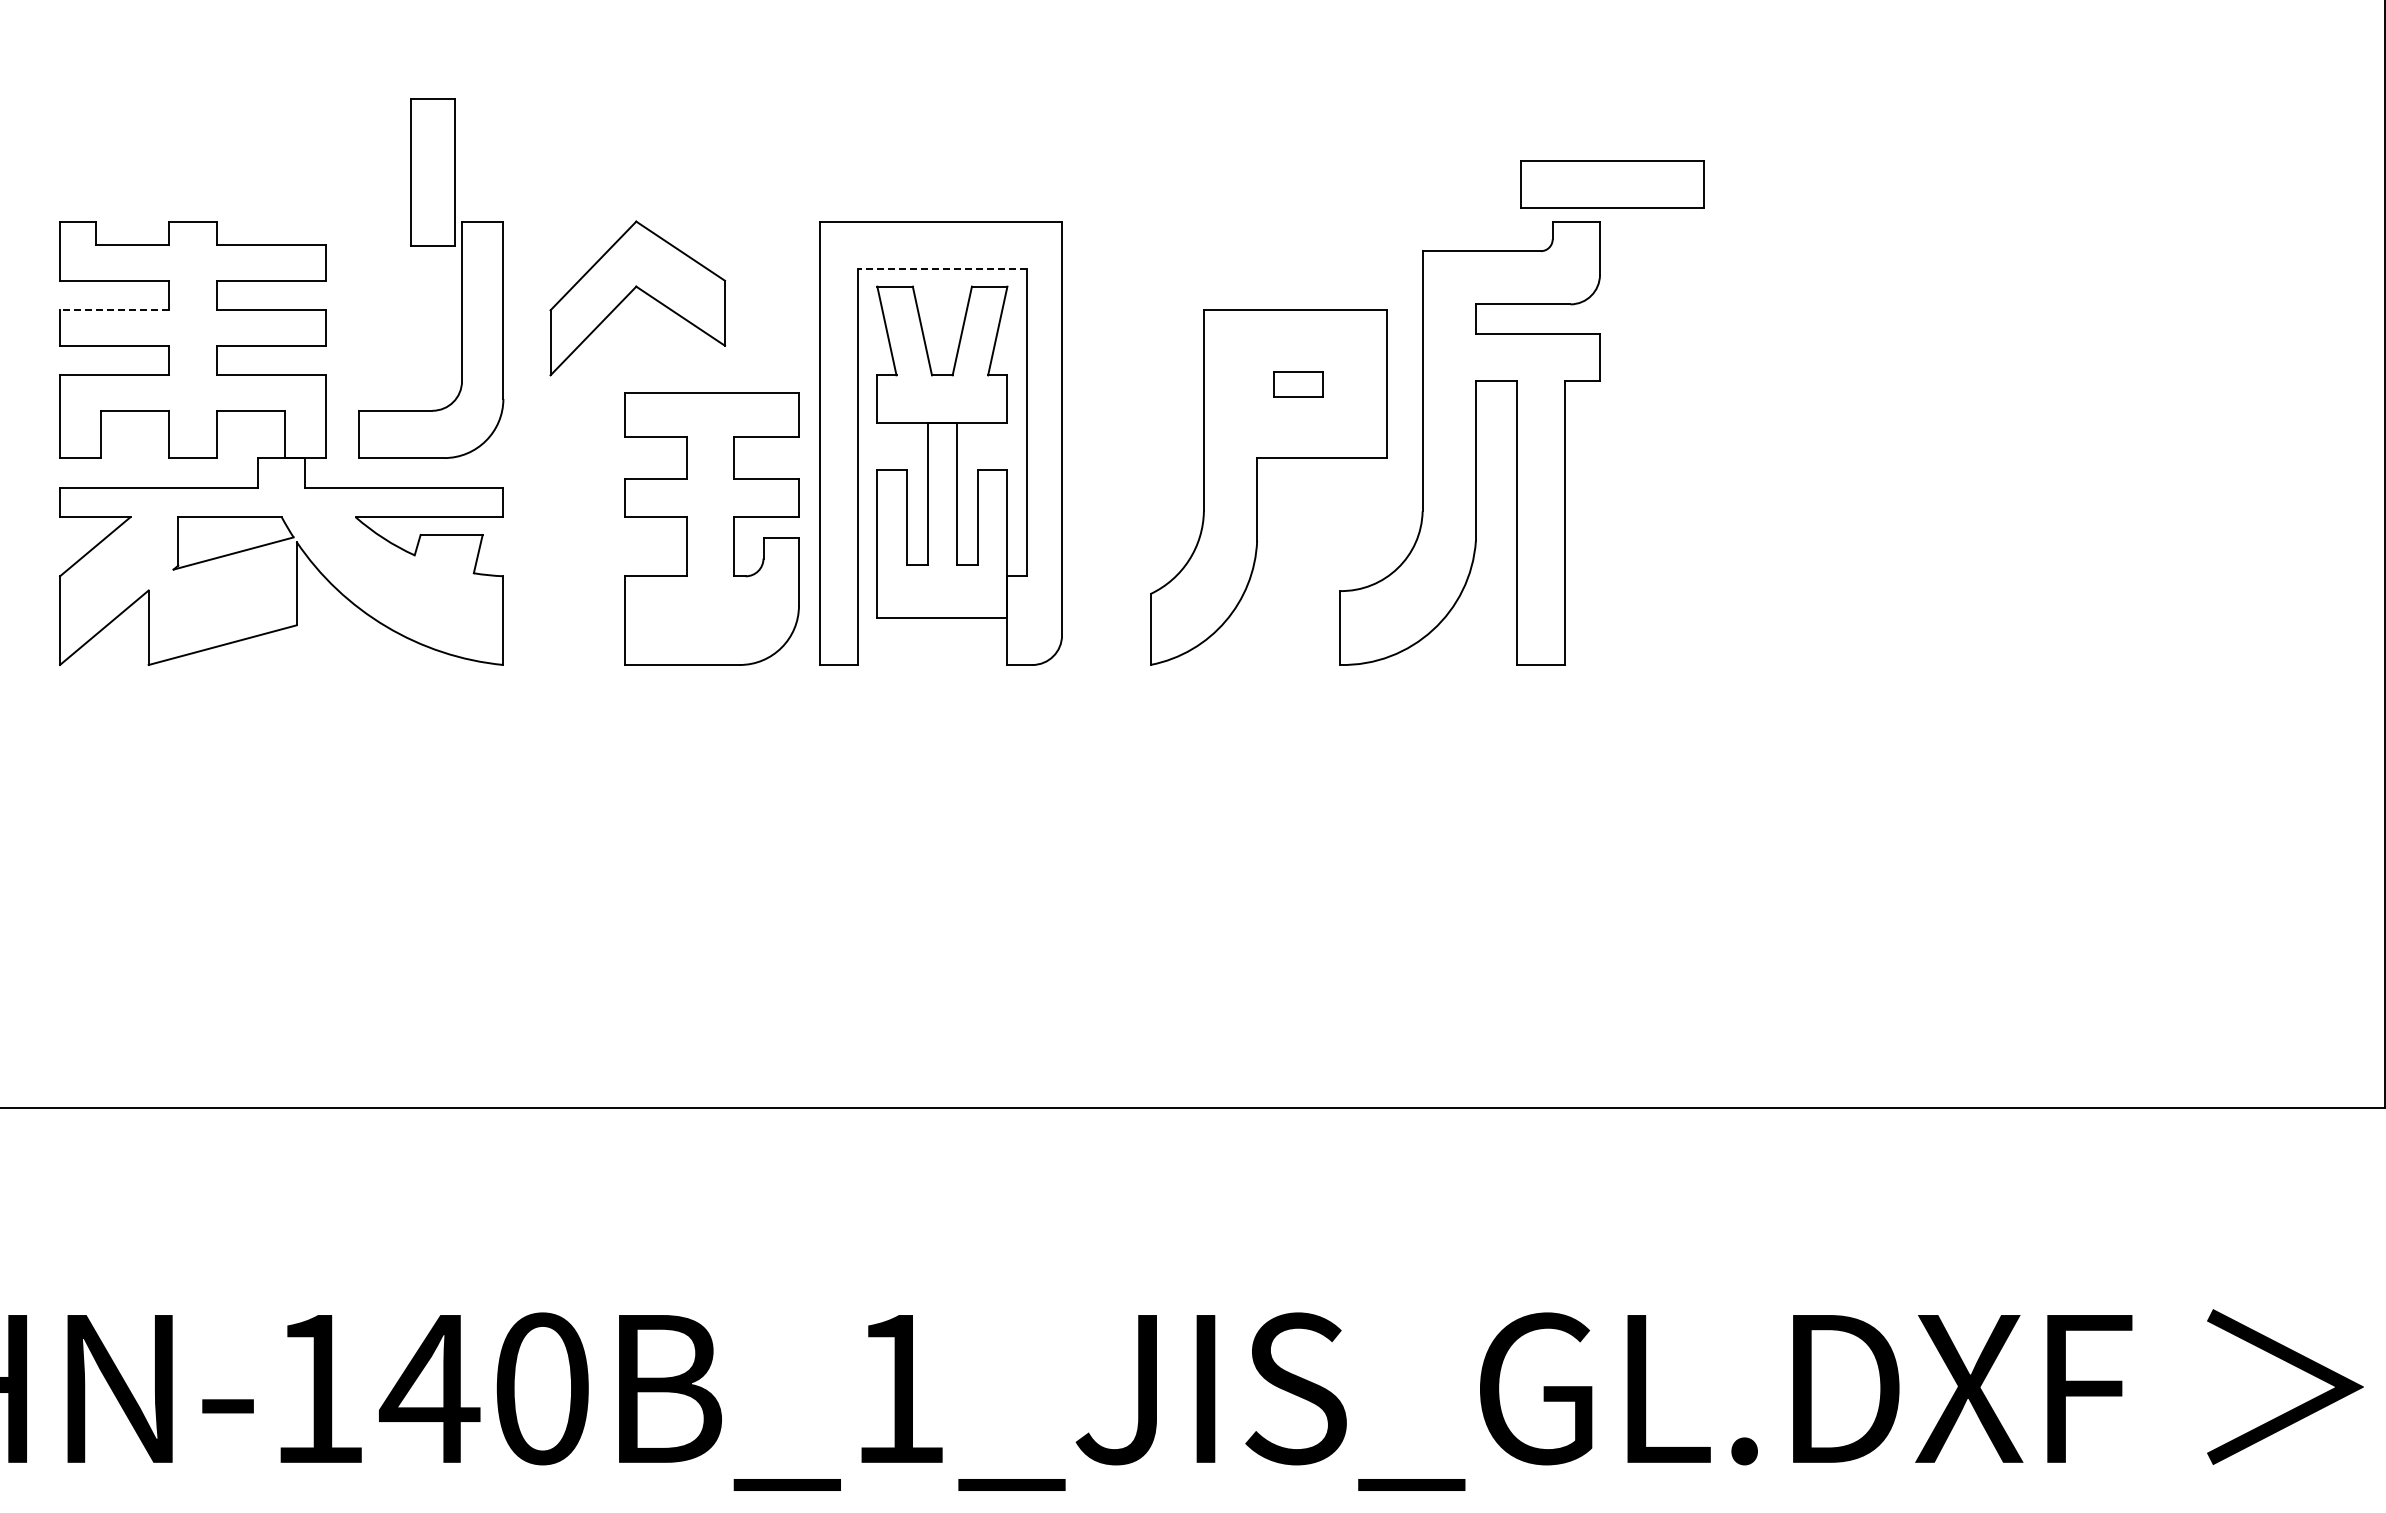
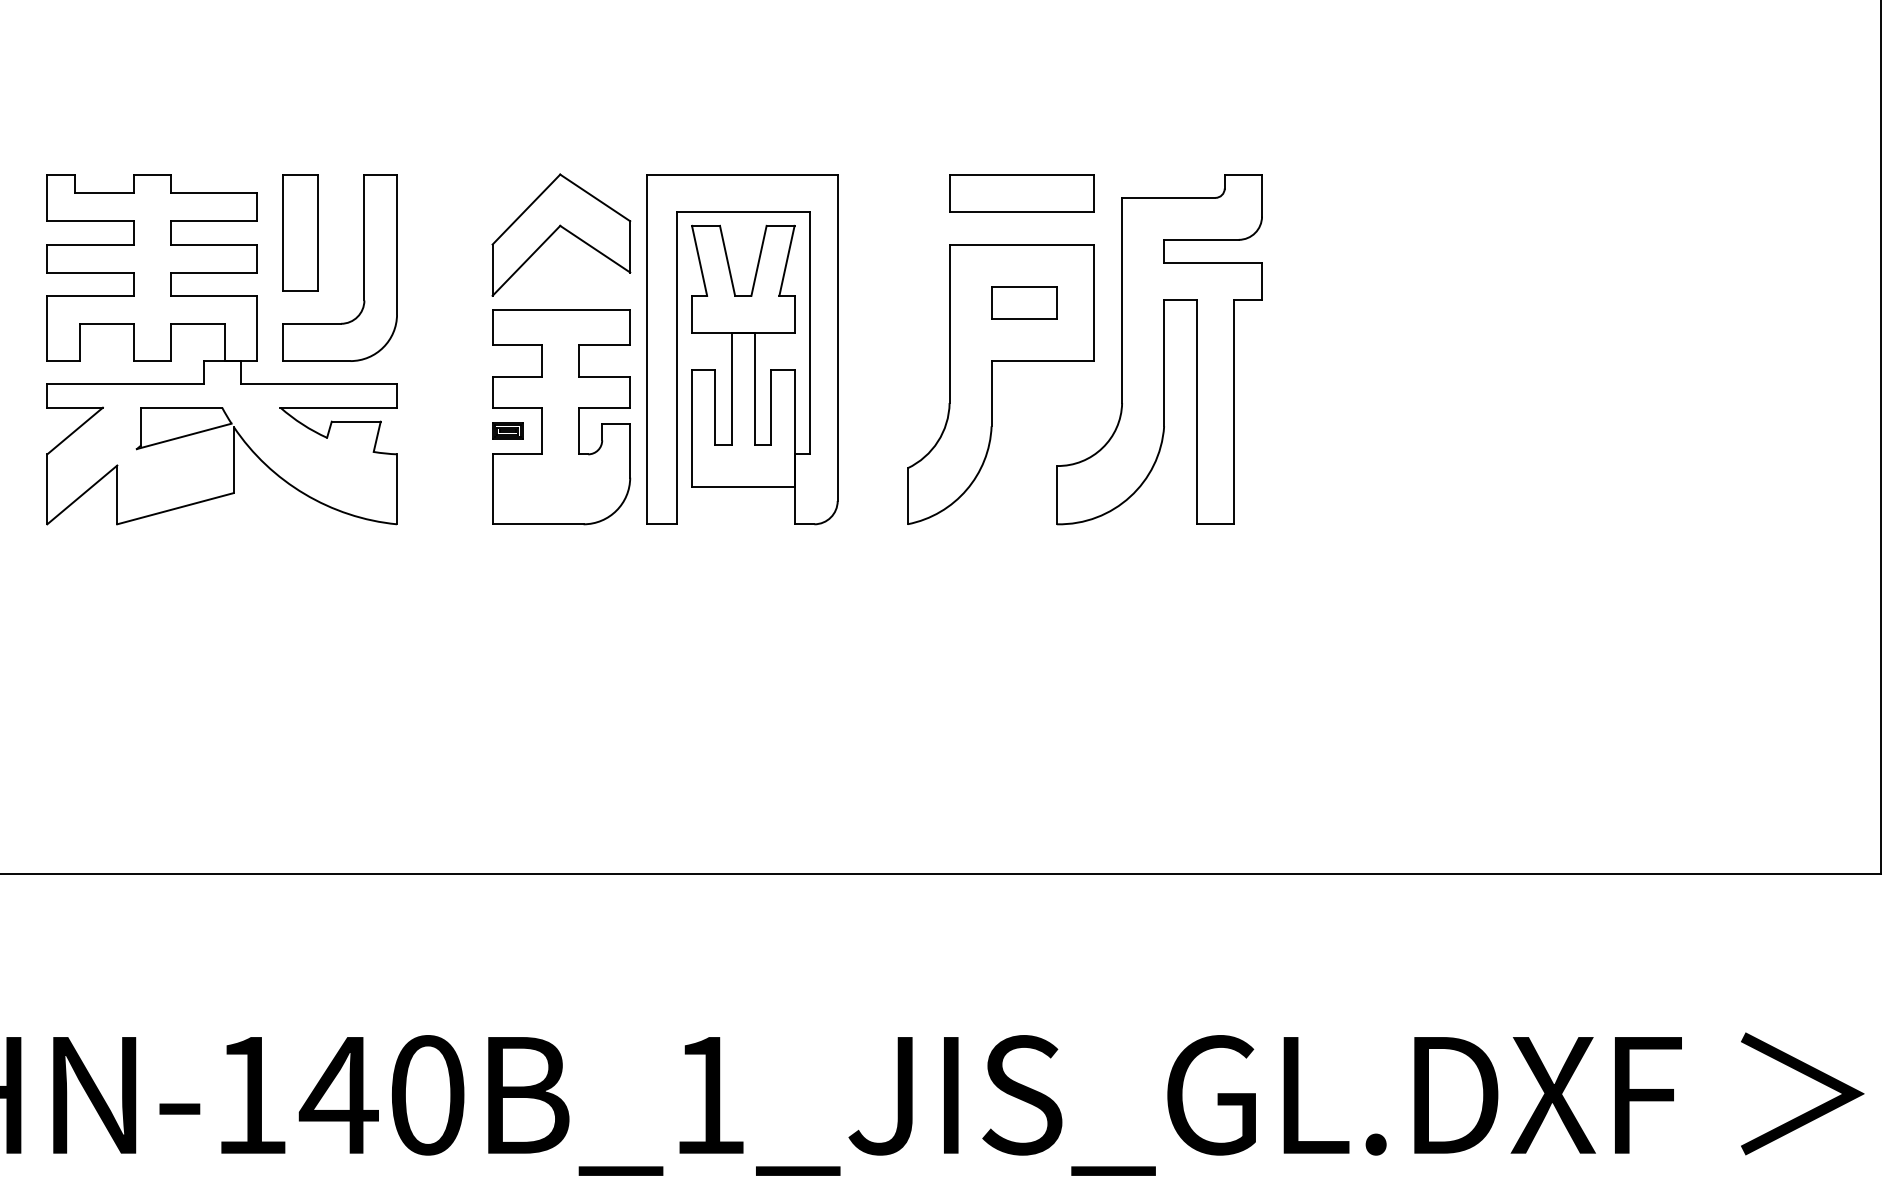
part: (432, 172) -> (300, 232), moved
part: (1612, 184) -> (1021, 193), moved
line: (941, 268) -> (742, 211), dashed -> solid
part: (632, 292) -> (557, 230), moved
line: (114, 310) -> (90, 244), dashed -> solid
part: (1298, 384) -> (1024, 303), size x1.67
part: (643, 546) -> (507, 430), added

